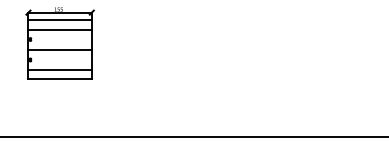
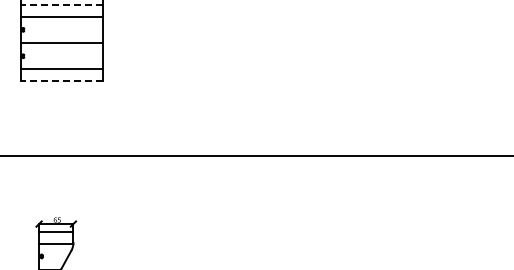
line: (60, 20) -> (61, 5), solid -> dashed
line: (60, 79) -> (61, 81), solid -> dashed

